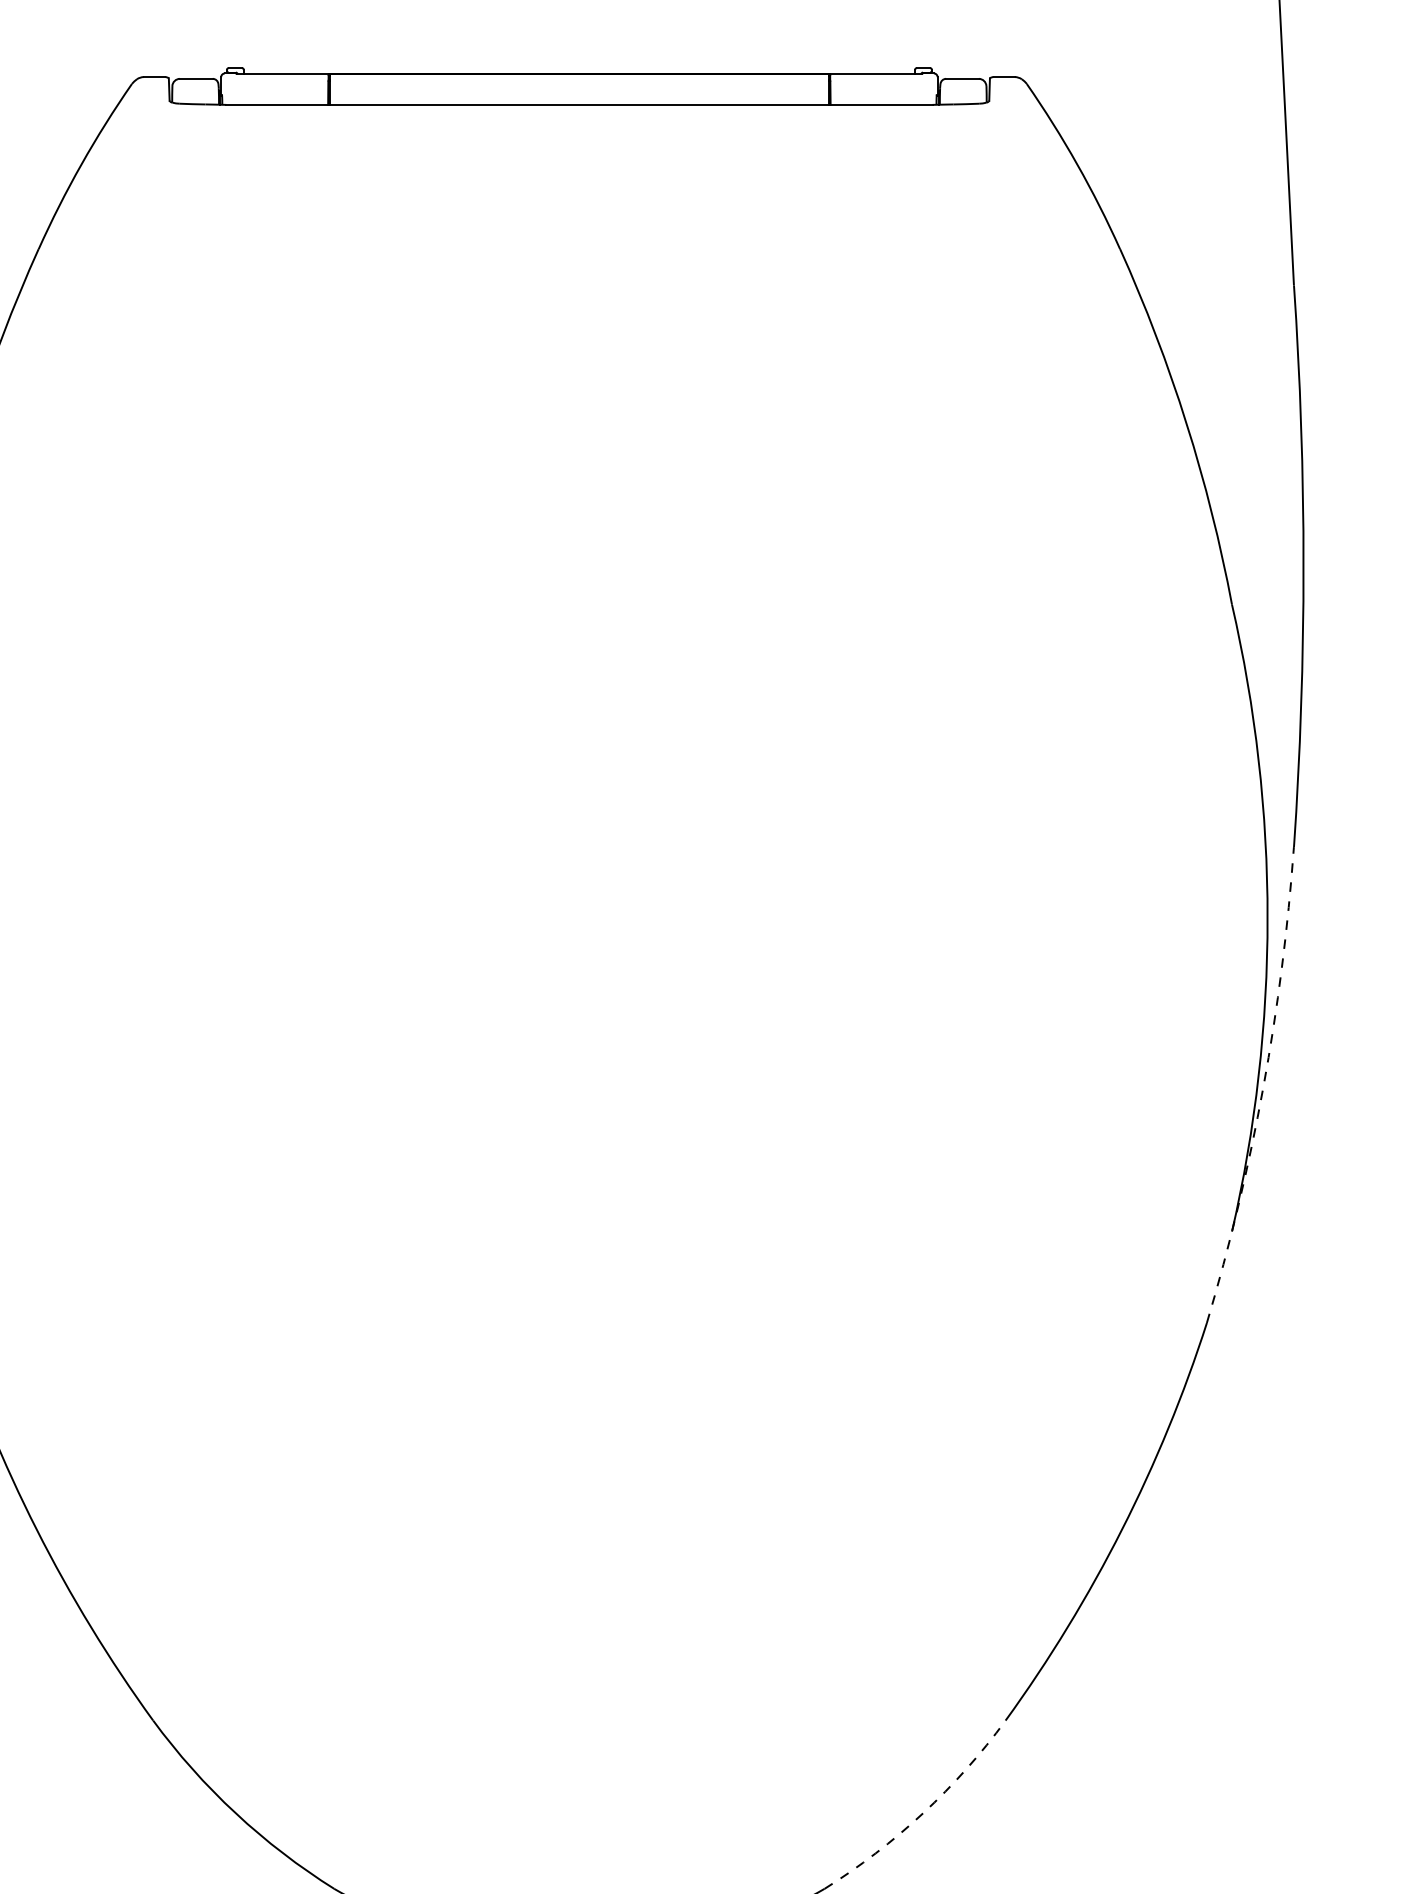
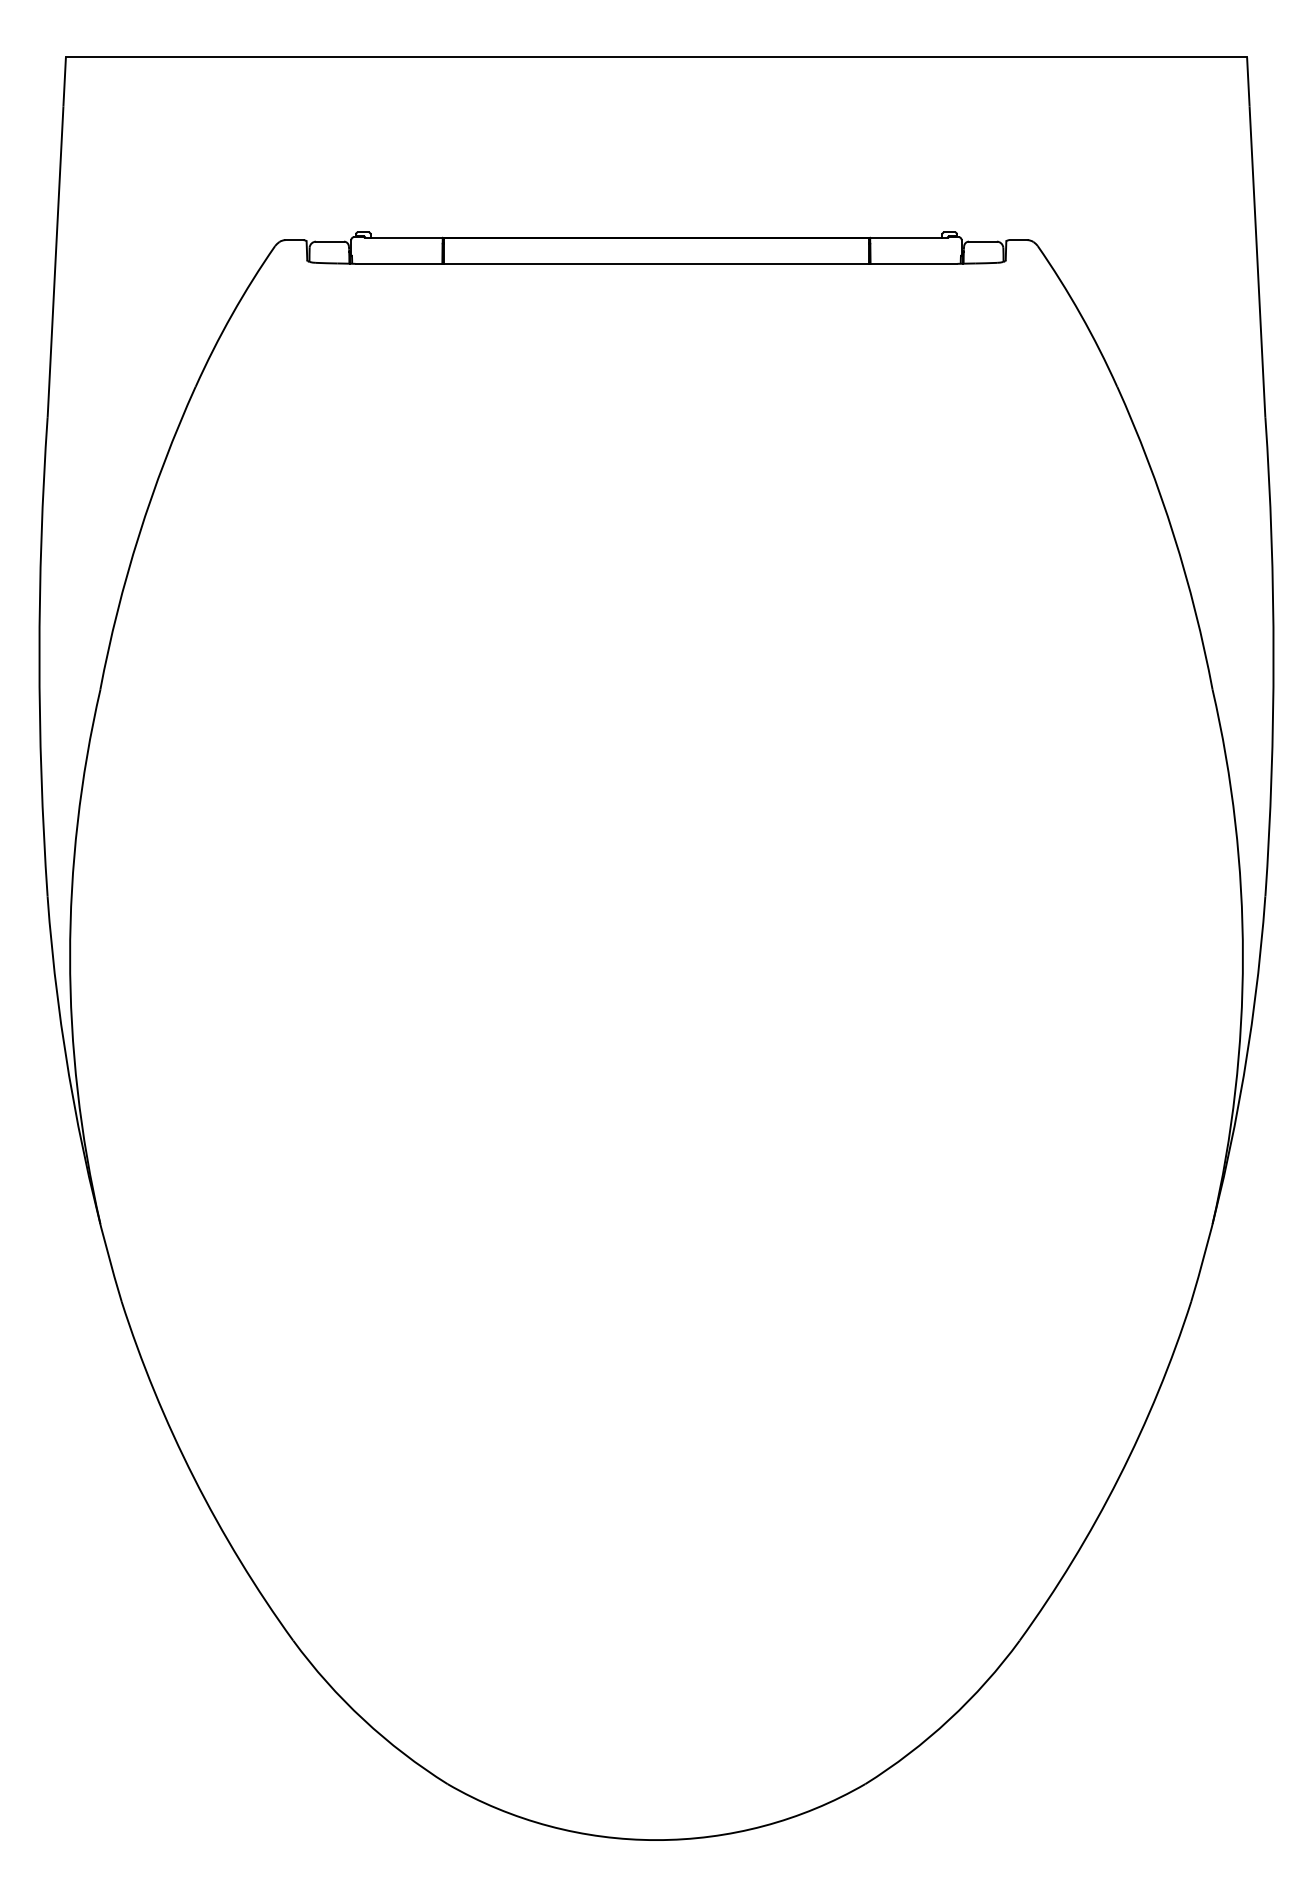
arc: (1263, 1087) -> (1239, 1101), dashed -> solid
arc: (923, 1813) -> (949, 1719), dashed -> solid

